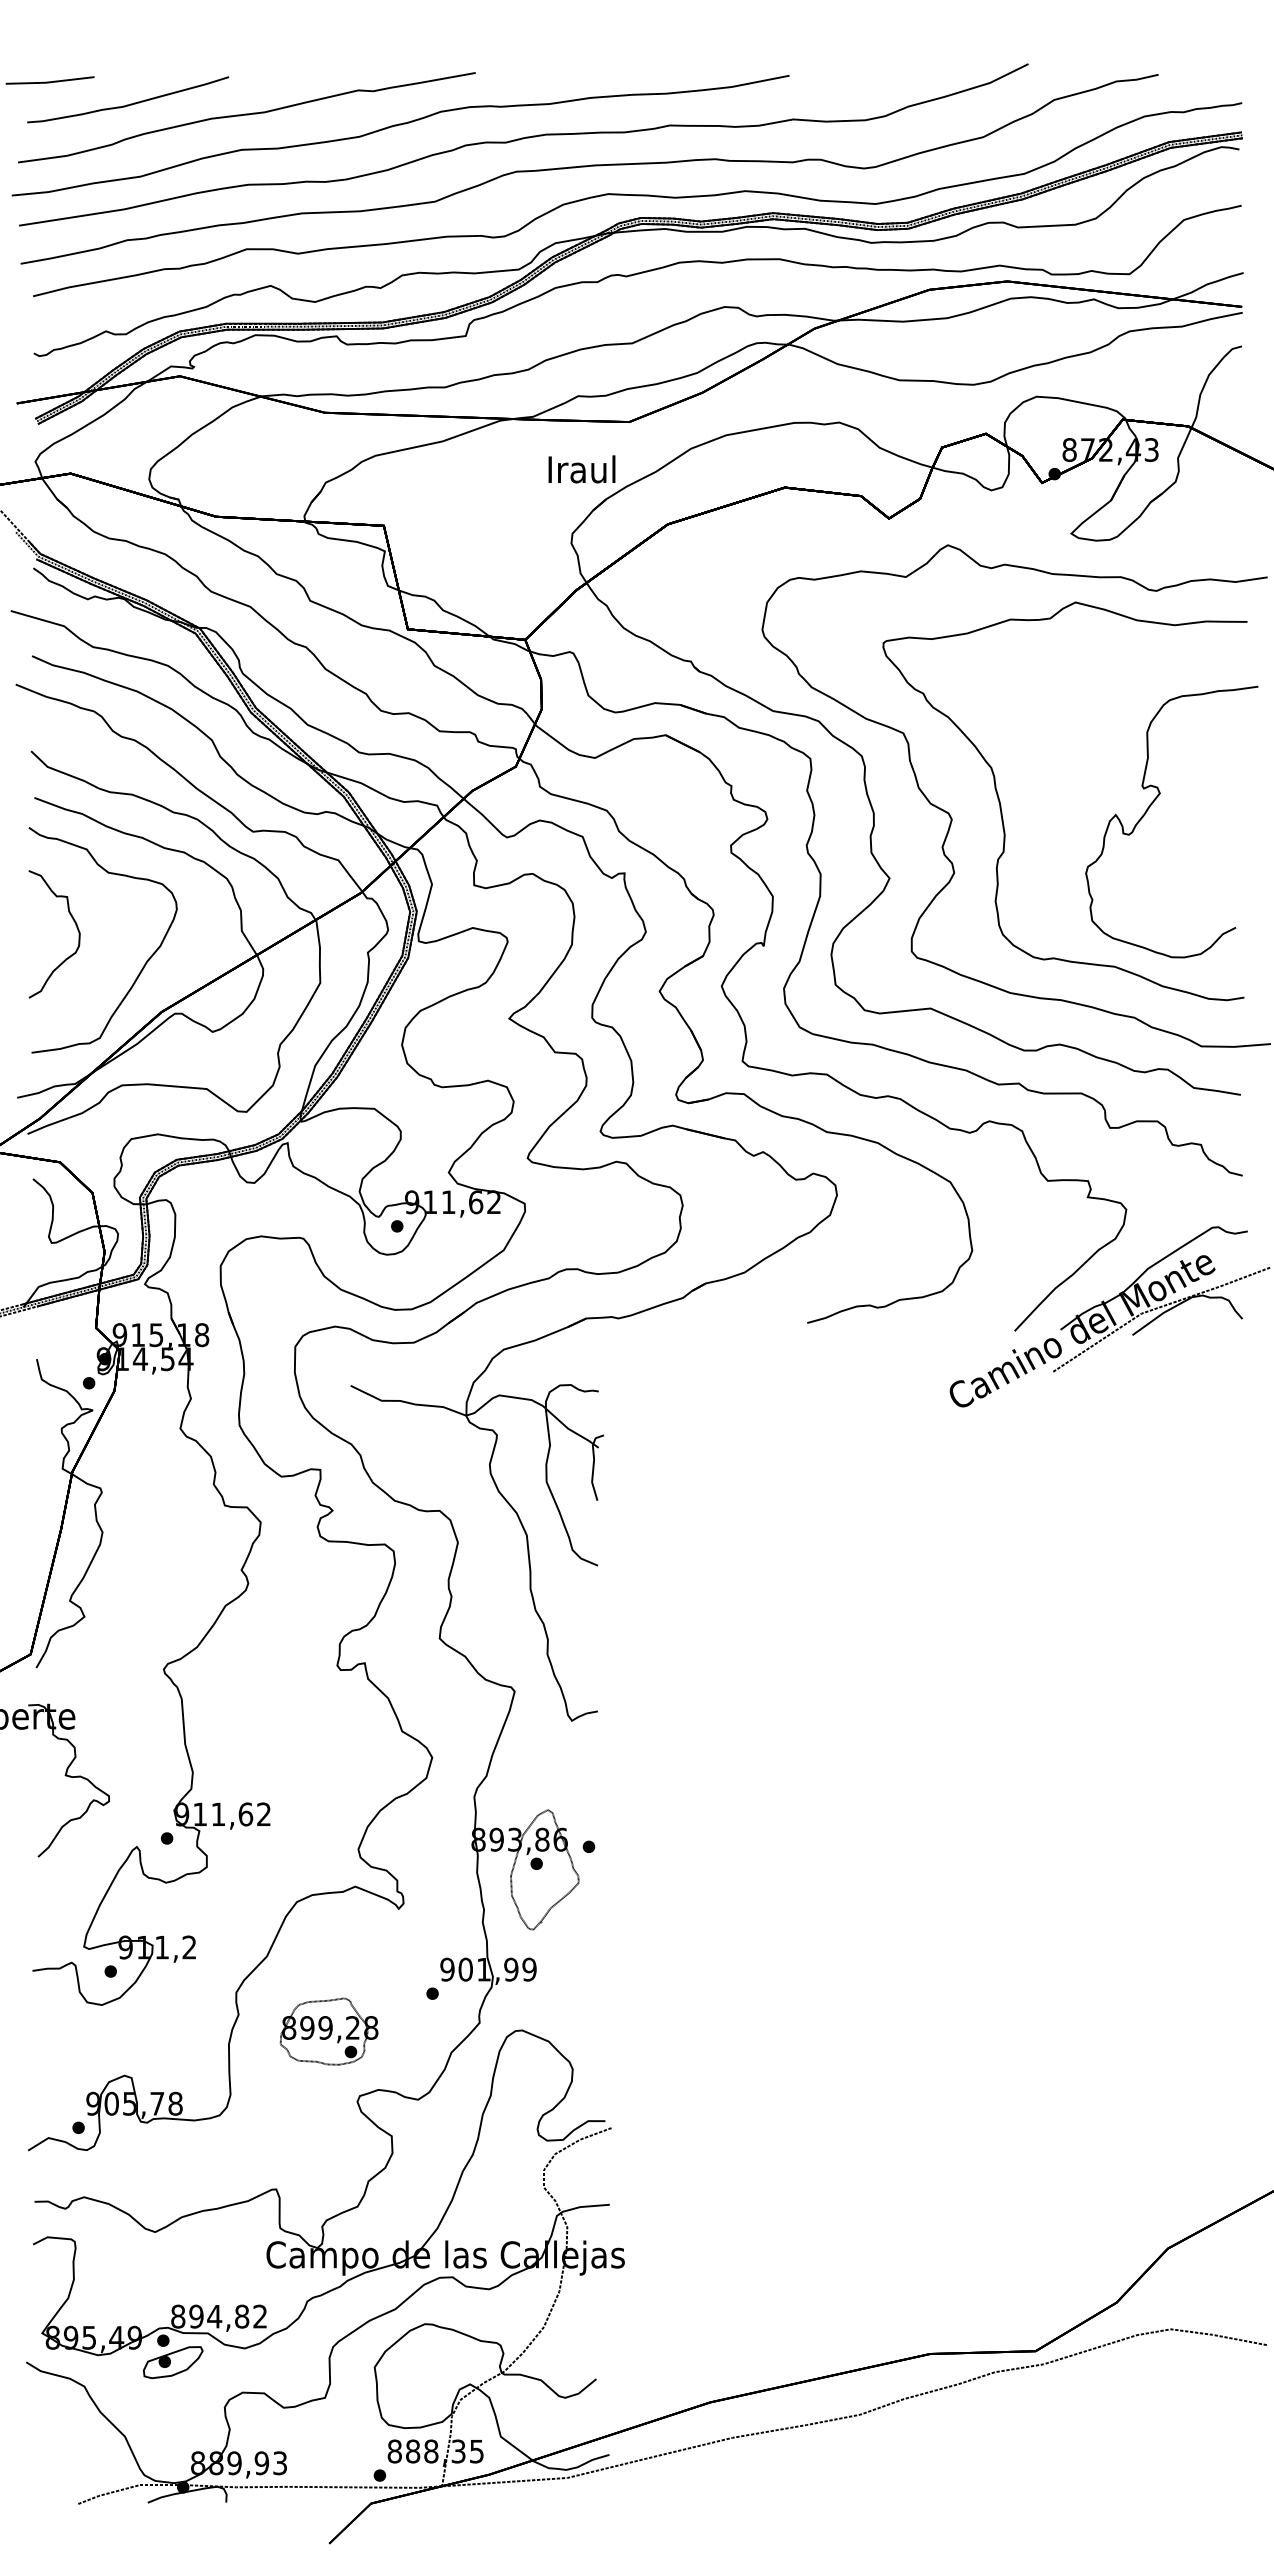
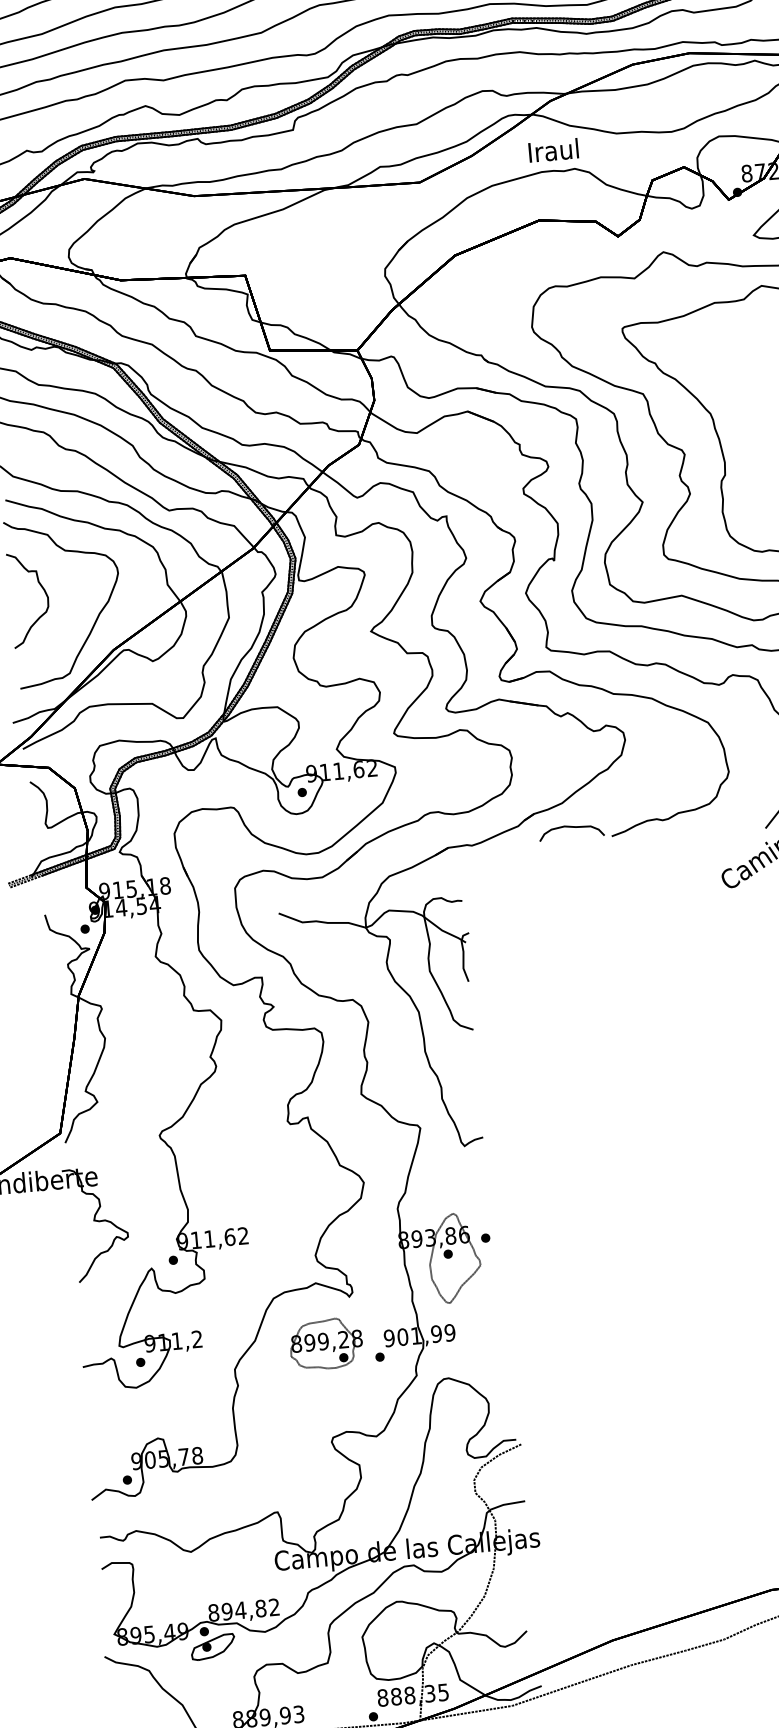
text: (581, 469) -> (553, 150), moved
curve: (753, 1306) -> (570, 827), added
part: (328, 2031) -> (325, 1344), moved

